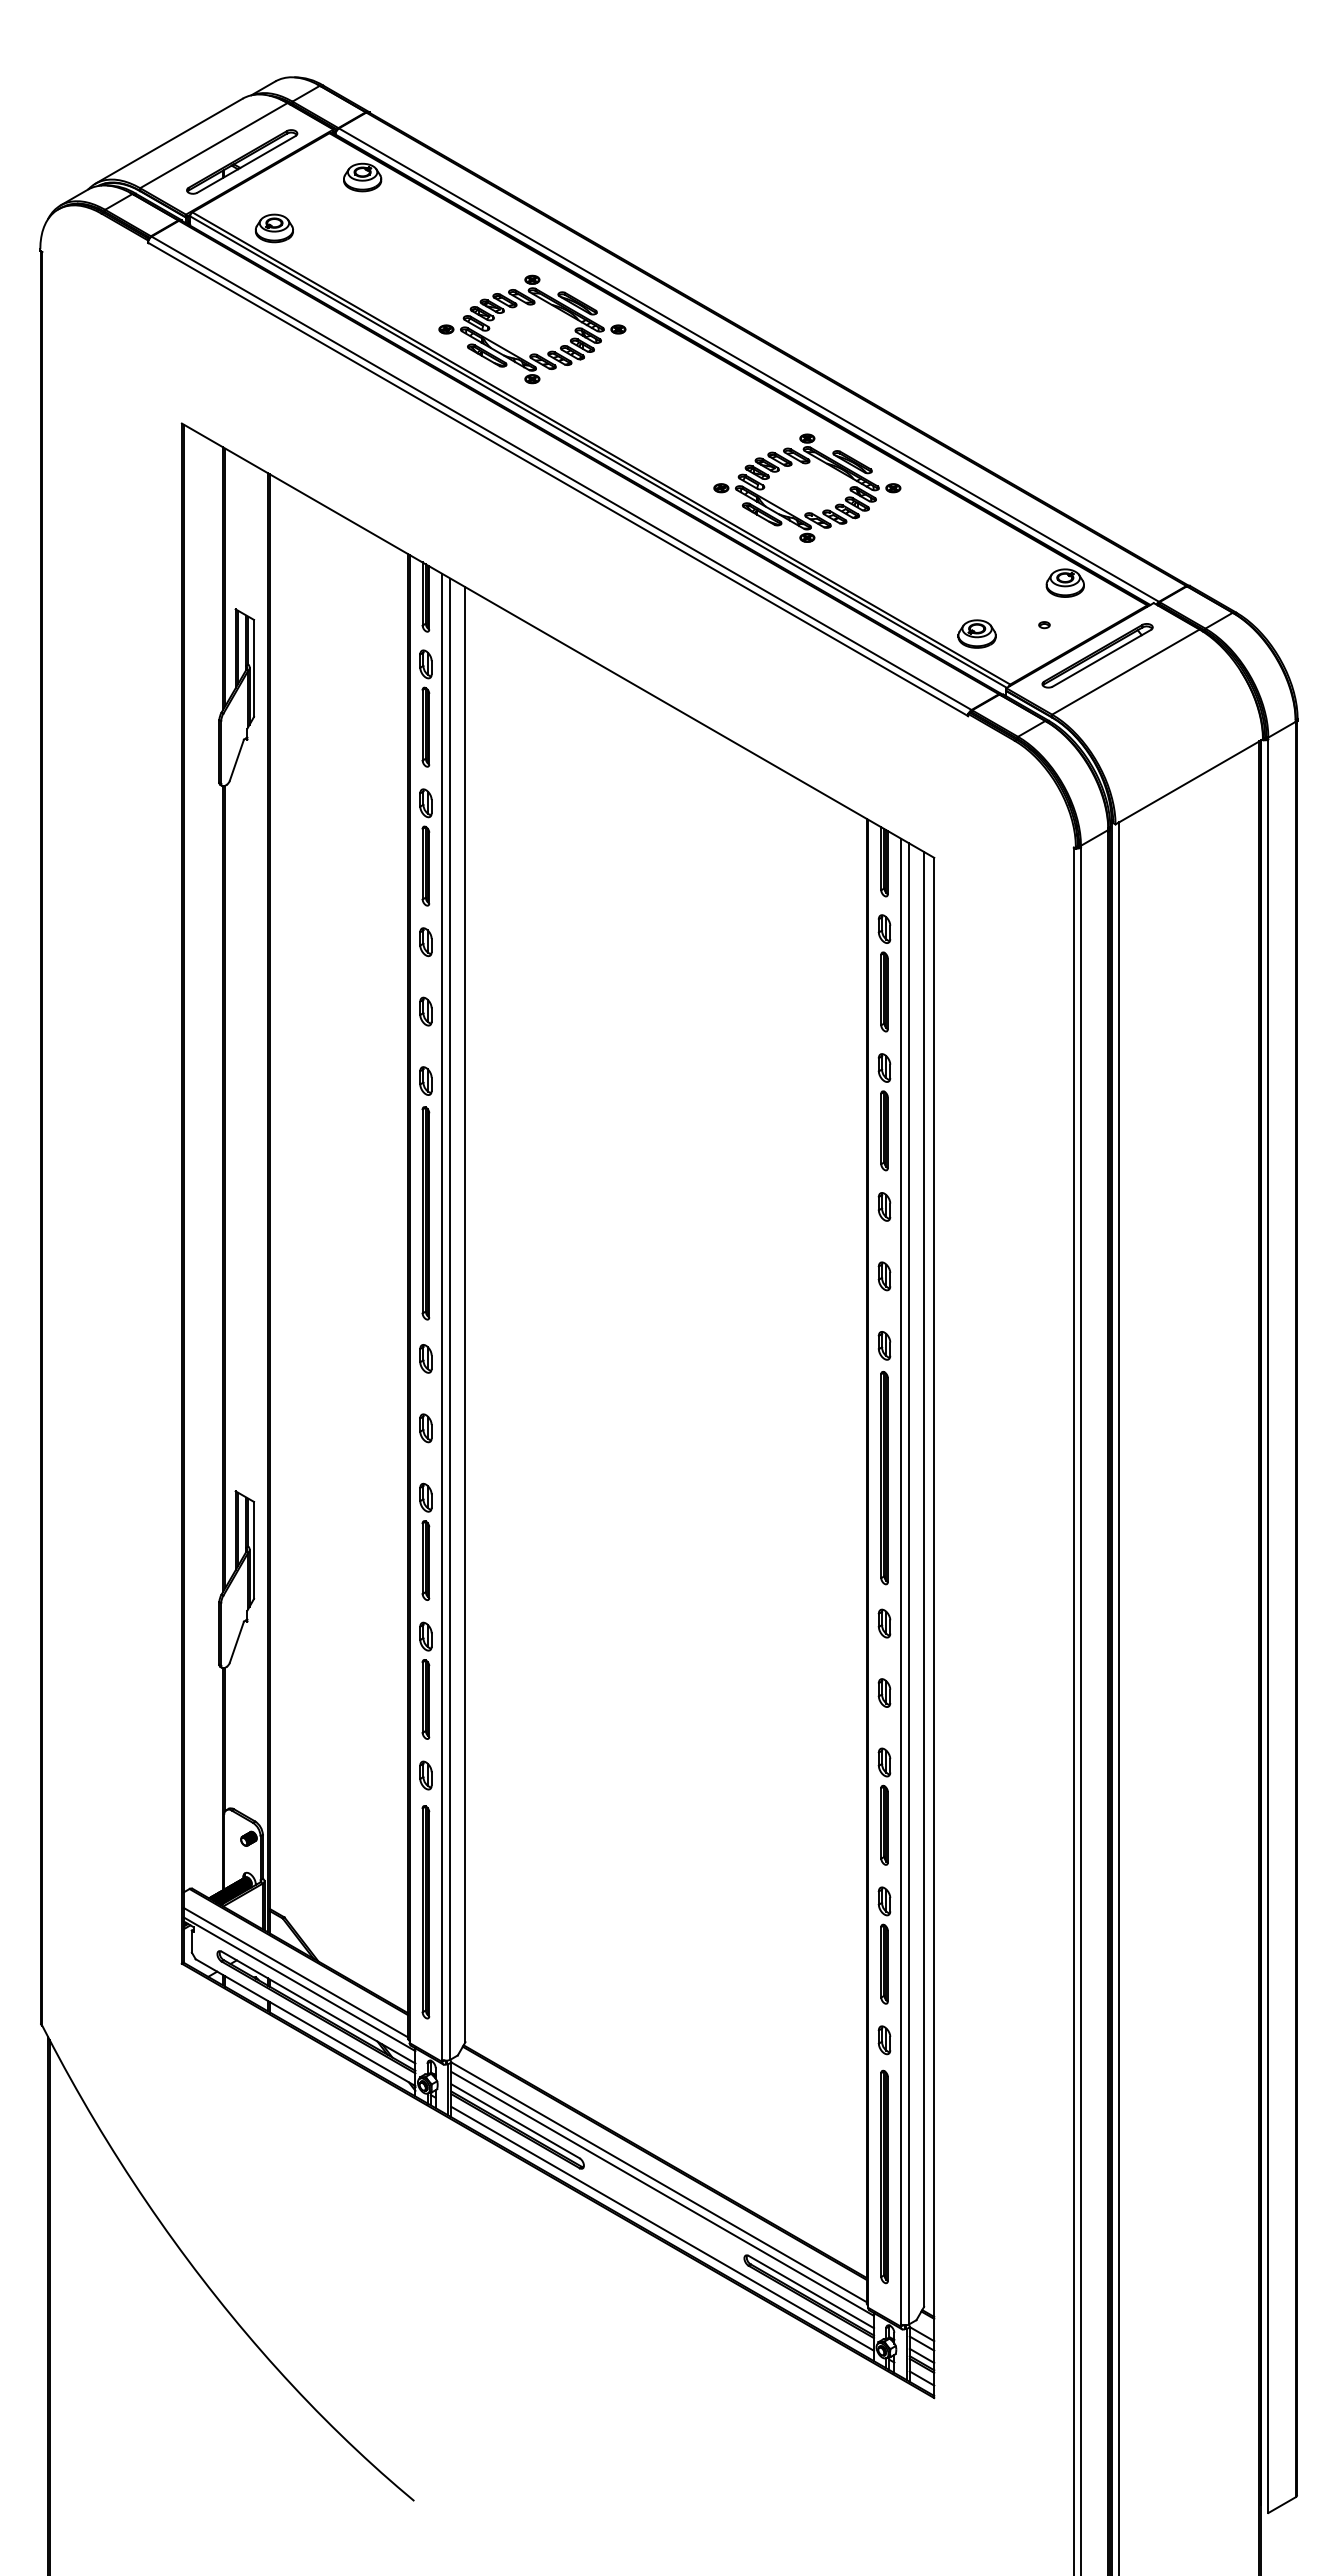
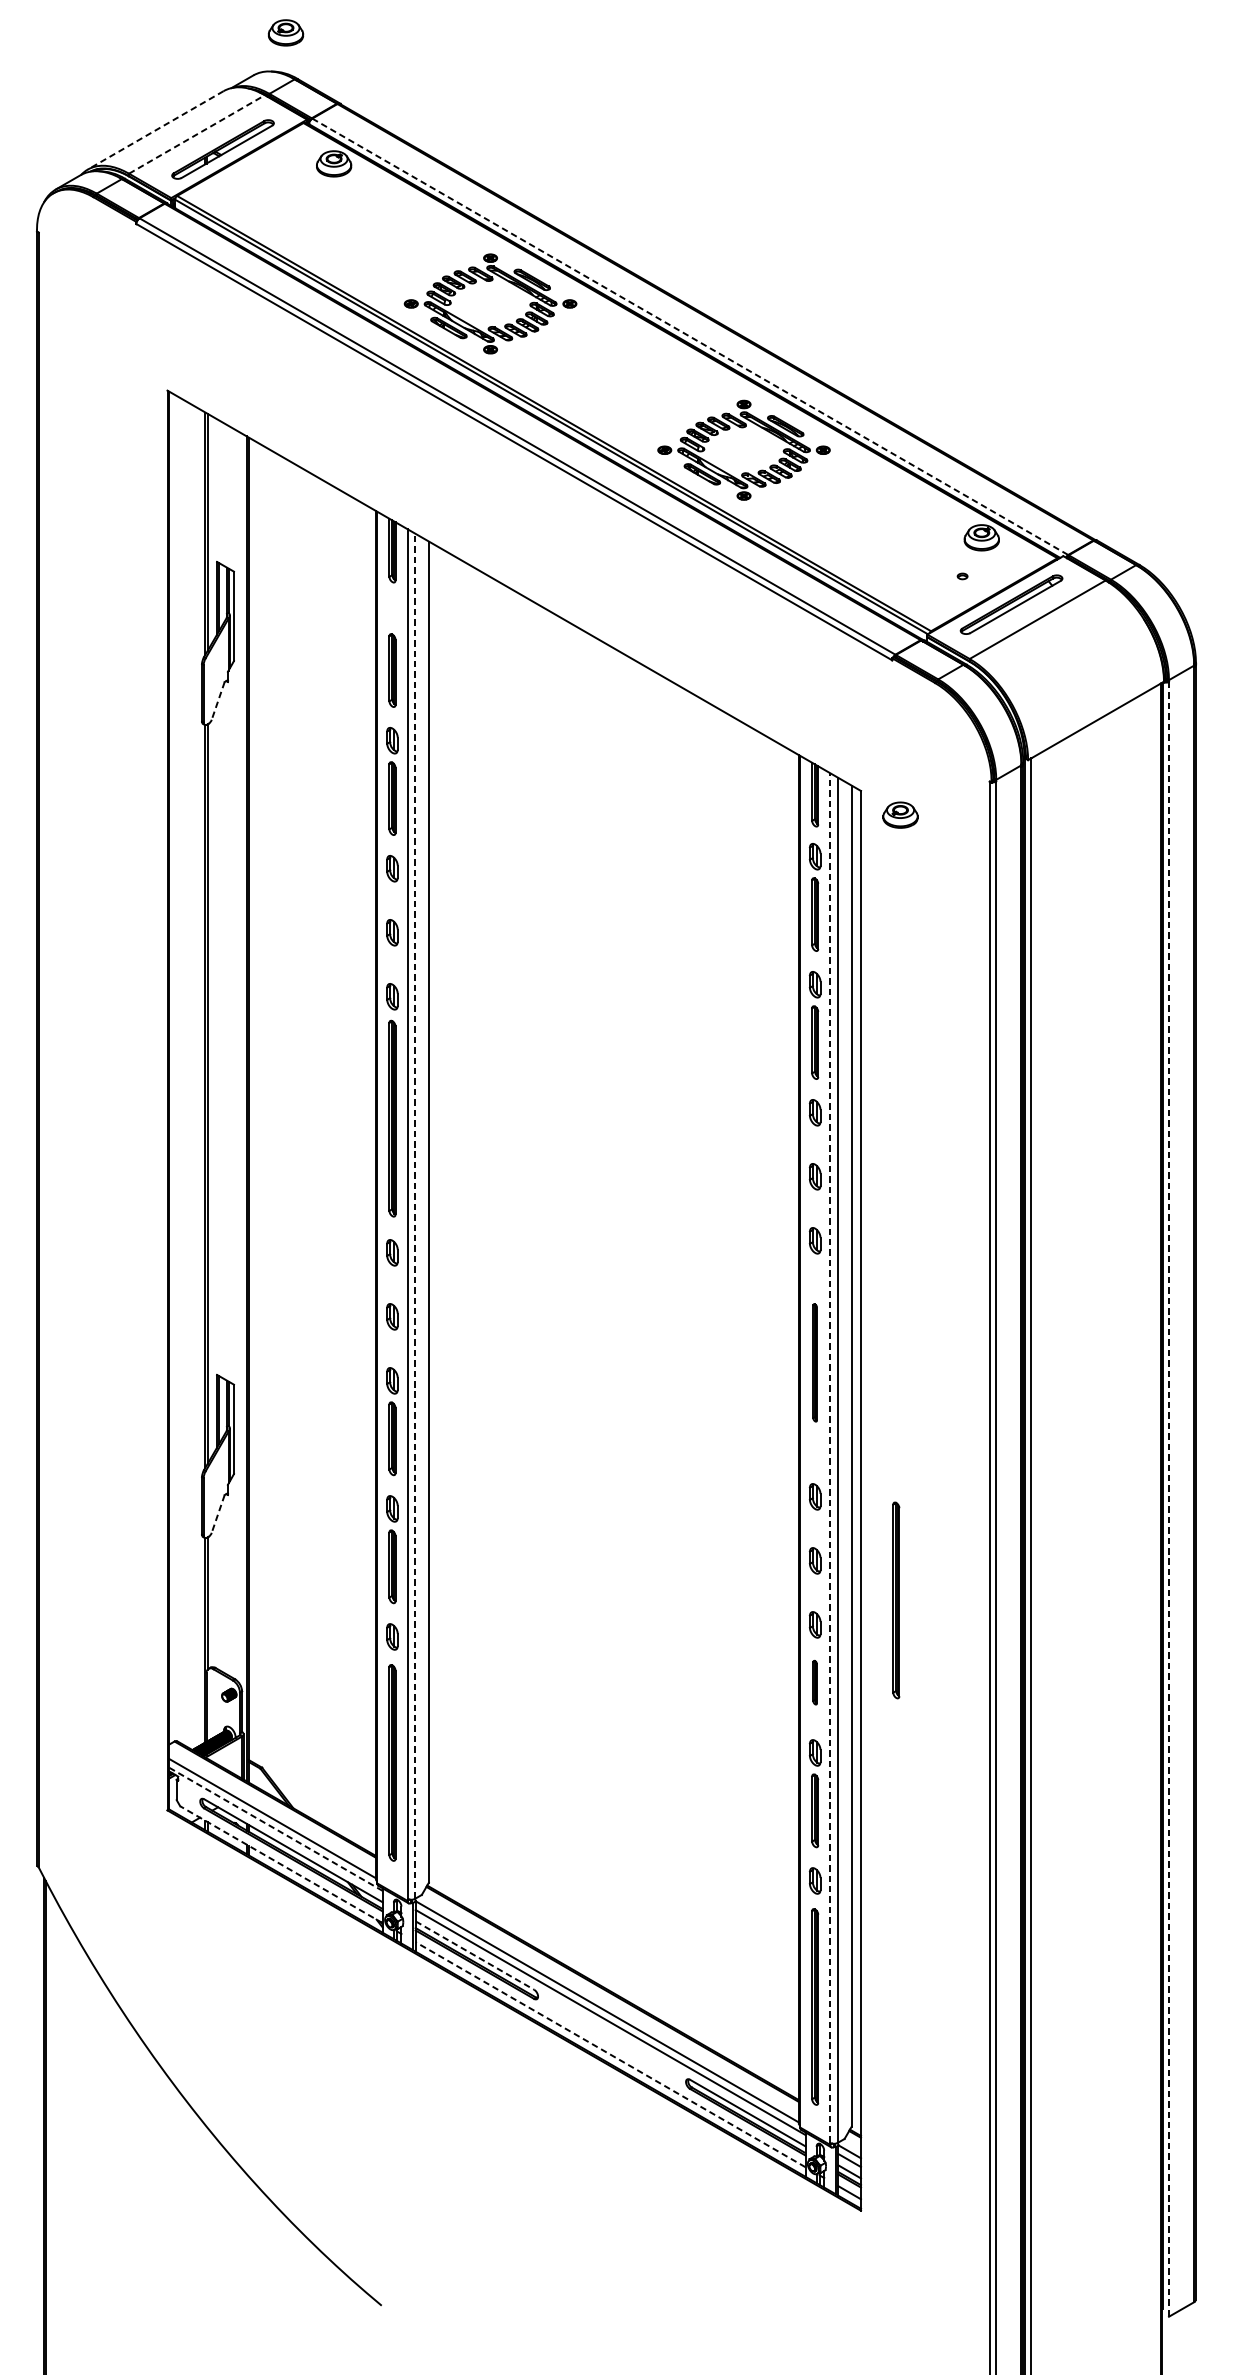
line: (168, 141) -> (155, 130), solid -> dashed
line: (214, 145) -> (197, 134), solid -> dashed
part: (273, 228) -> (285, 32), moved
line: (749, 365) -> (690, 337), solid -> dashed
part: (976, 633) -> (899, 814), moved
part: (425, 664) -> (392, 612), removed
line: (236, 760) -> (217, 701), solid -> dashed
line: (450, 1319) -> (415, 1216), solid -> dashed
part: (884, 1478) -> (815, 1363), size x0.6
line: (900, 1581) -> (829, 1458), solid -> dashed
line: (1268, 1626) -> (1169, 1499), solid -> dashed
line: (236, 1642) -> (217, 1514), solid -> dashed
part: (972, 1735) -> (896, 1600), added
part: (884, 1824) -> (815, 1682), size x0.6
line: (299, 1984) -> (275, 1829), solid -> dashed
line: (305, 2022) -> (281, 1864), solid -> dashed
line: (515, 2121) -> (475, 1955), solid -> dashed
line: (662, 2228) -> (610, 2054), solid -> dashed

